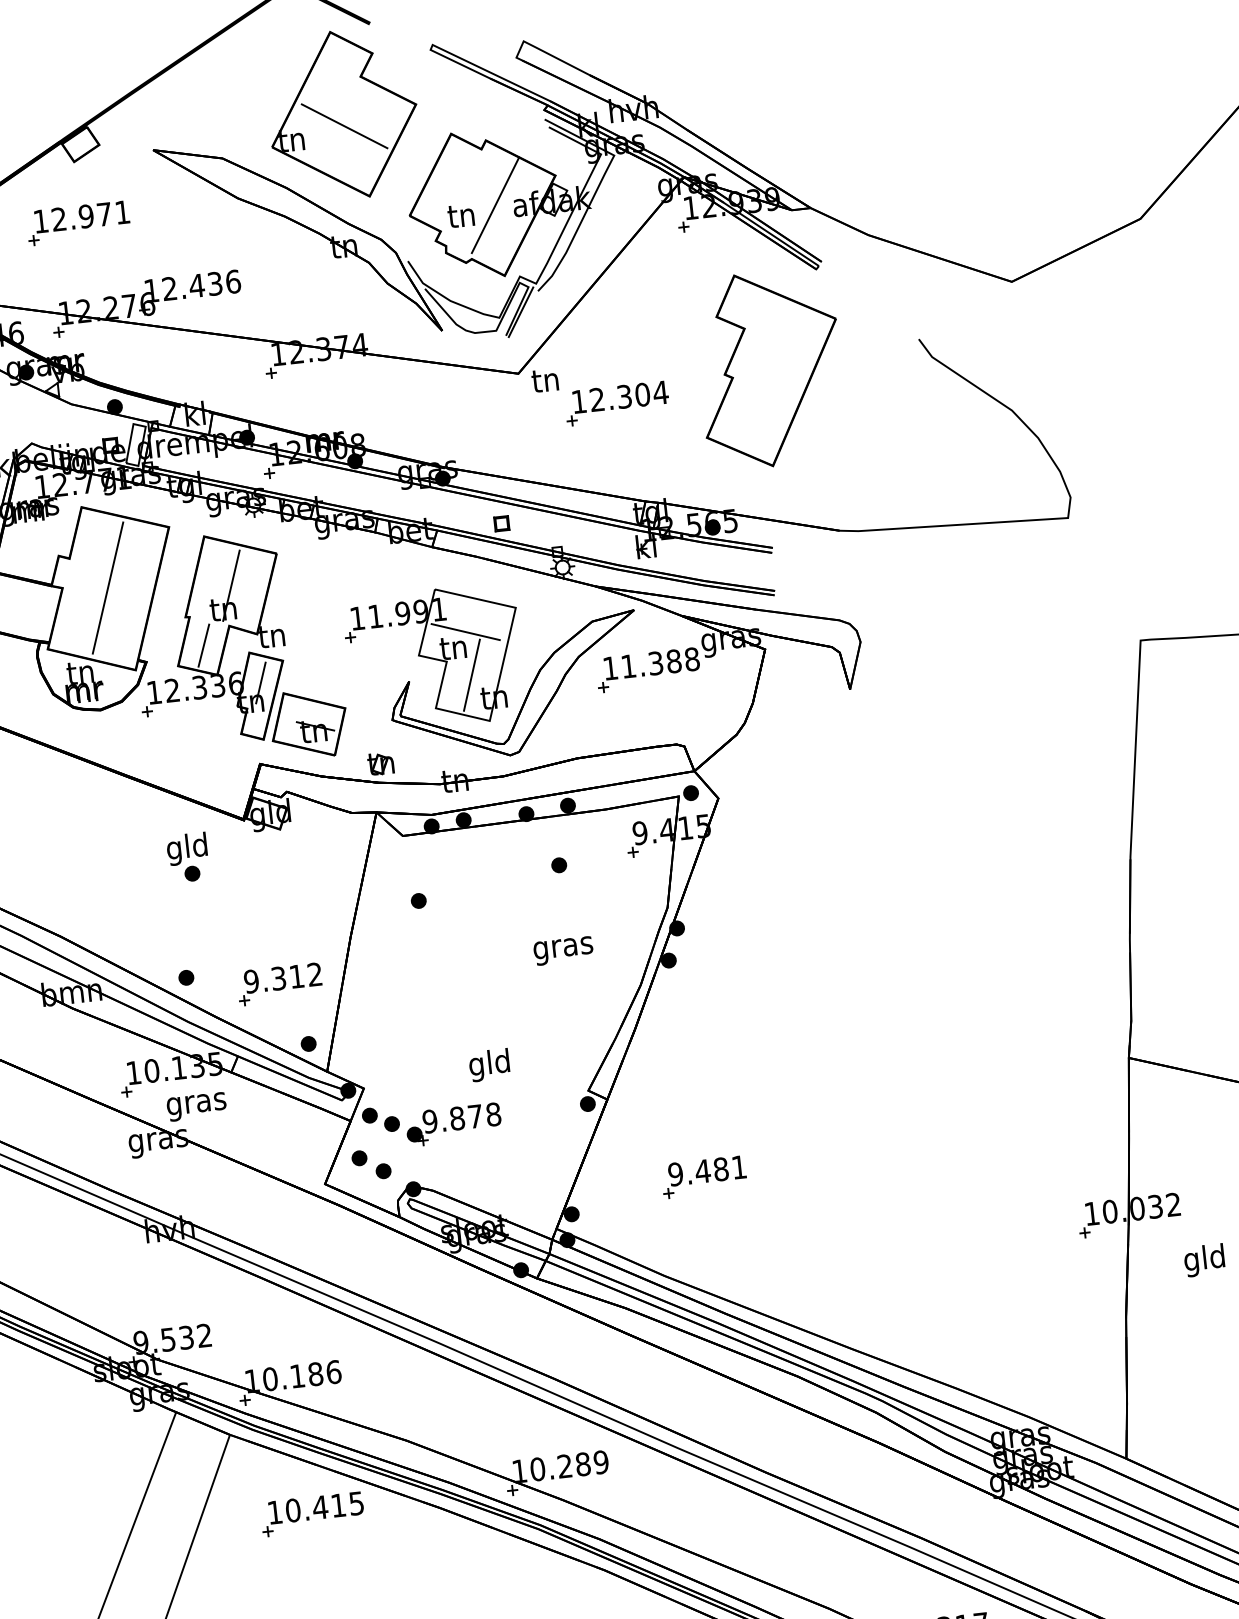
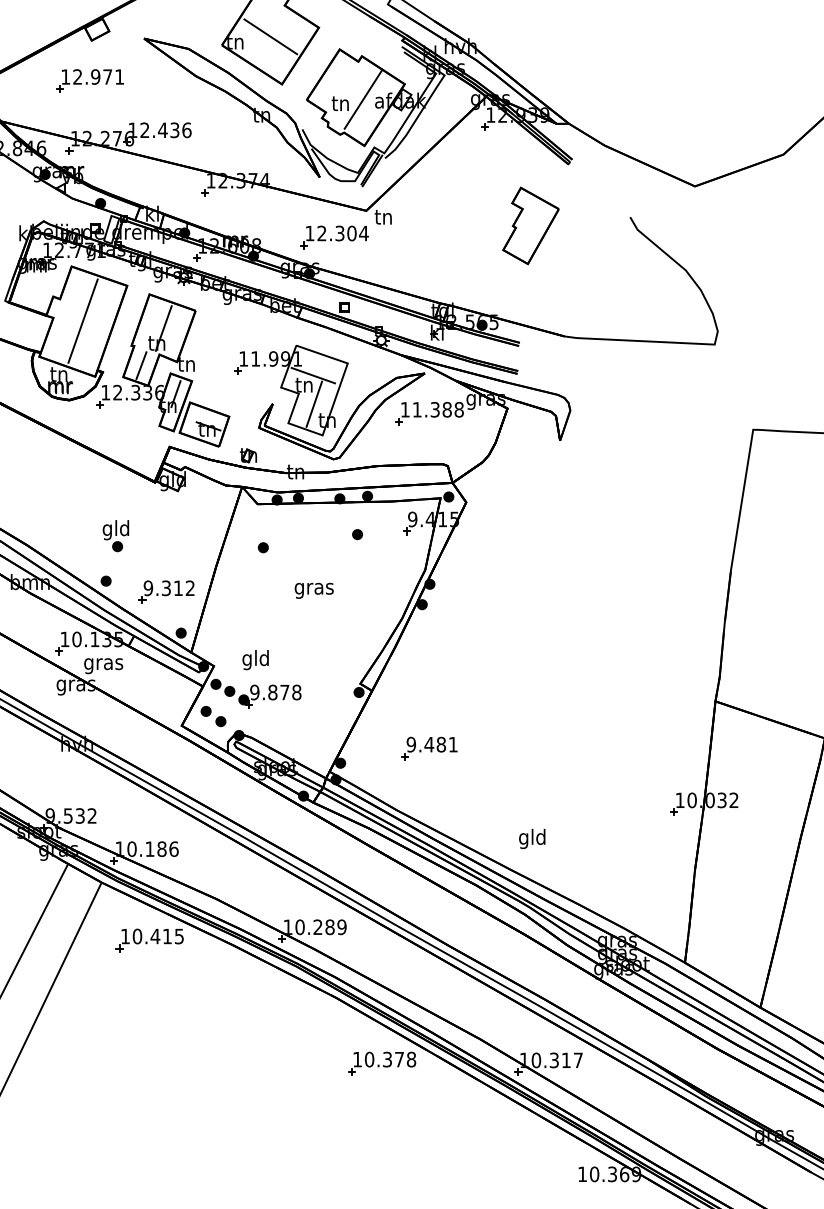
part: (769, 368) -> (530, 225), size x0.6
part: (616, 403) -> (334, 237), moved
part: (187, 858) -> (115, 536), moved
text: (562, 950) -> (313, 590), moved
text: (489, 1065) -> (255, 660), moved
text: (1204, 1259) -> (532, 838), moved

